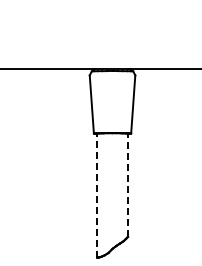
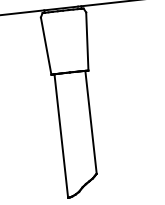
line: (128, 185) -> (91, 122), dashed -> solid
line: (97, 195) -> (61, 135), dashed -> solid

